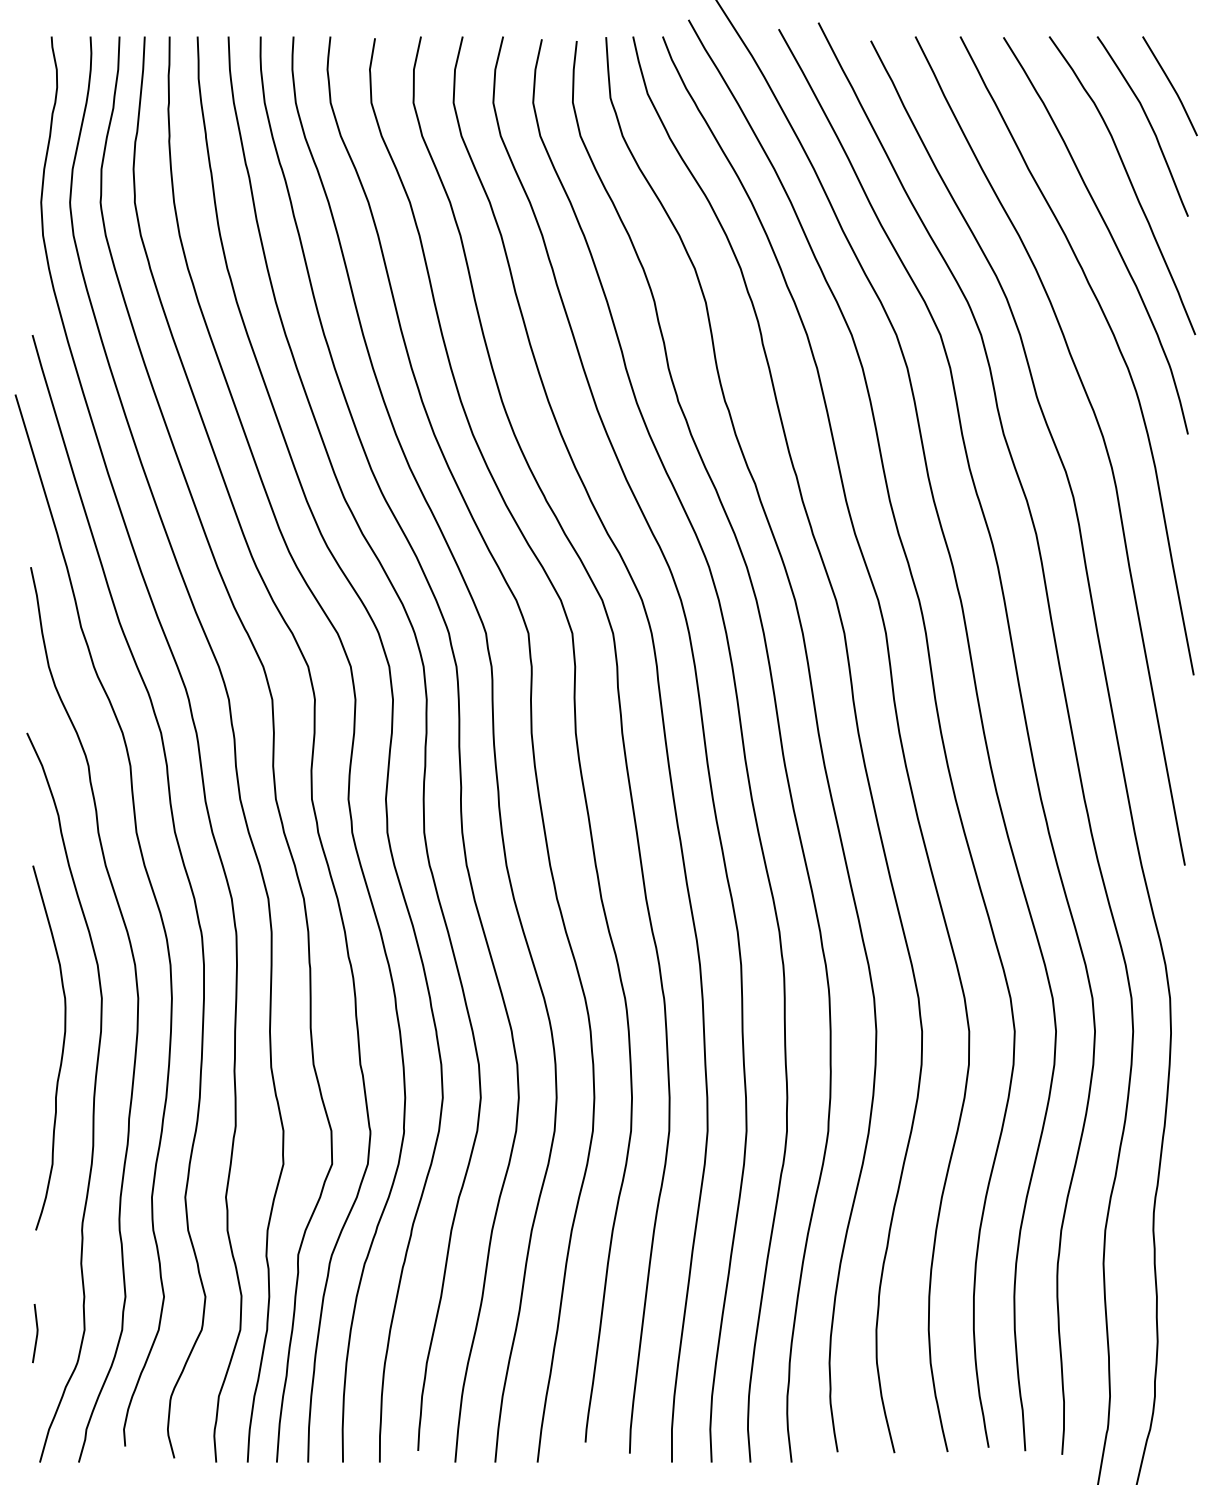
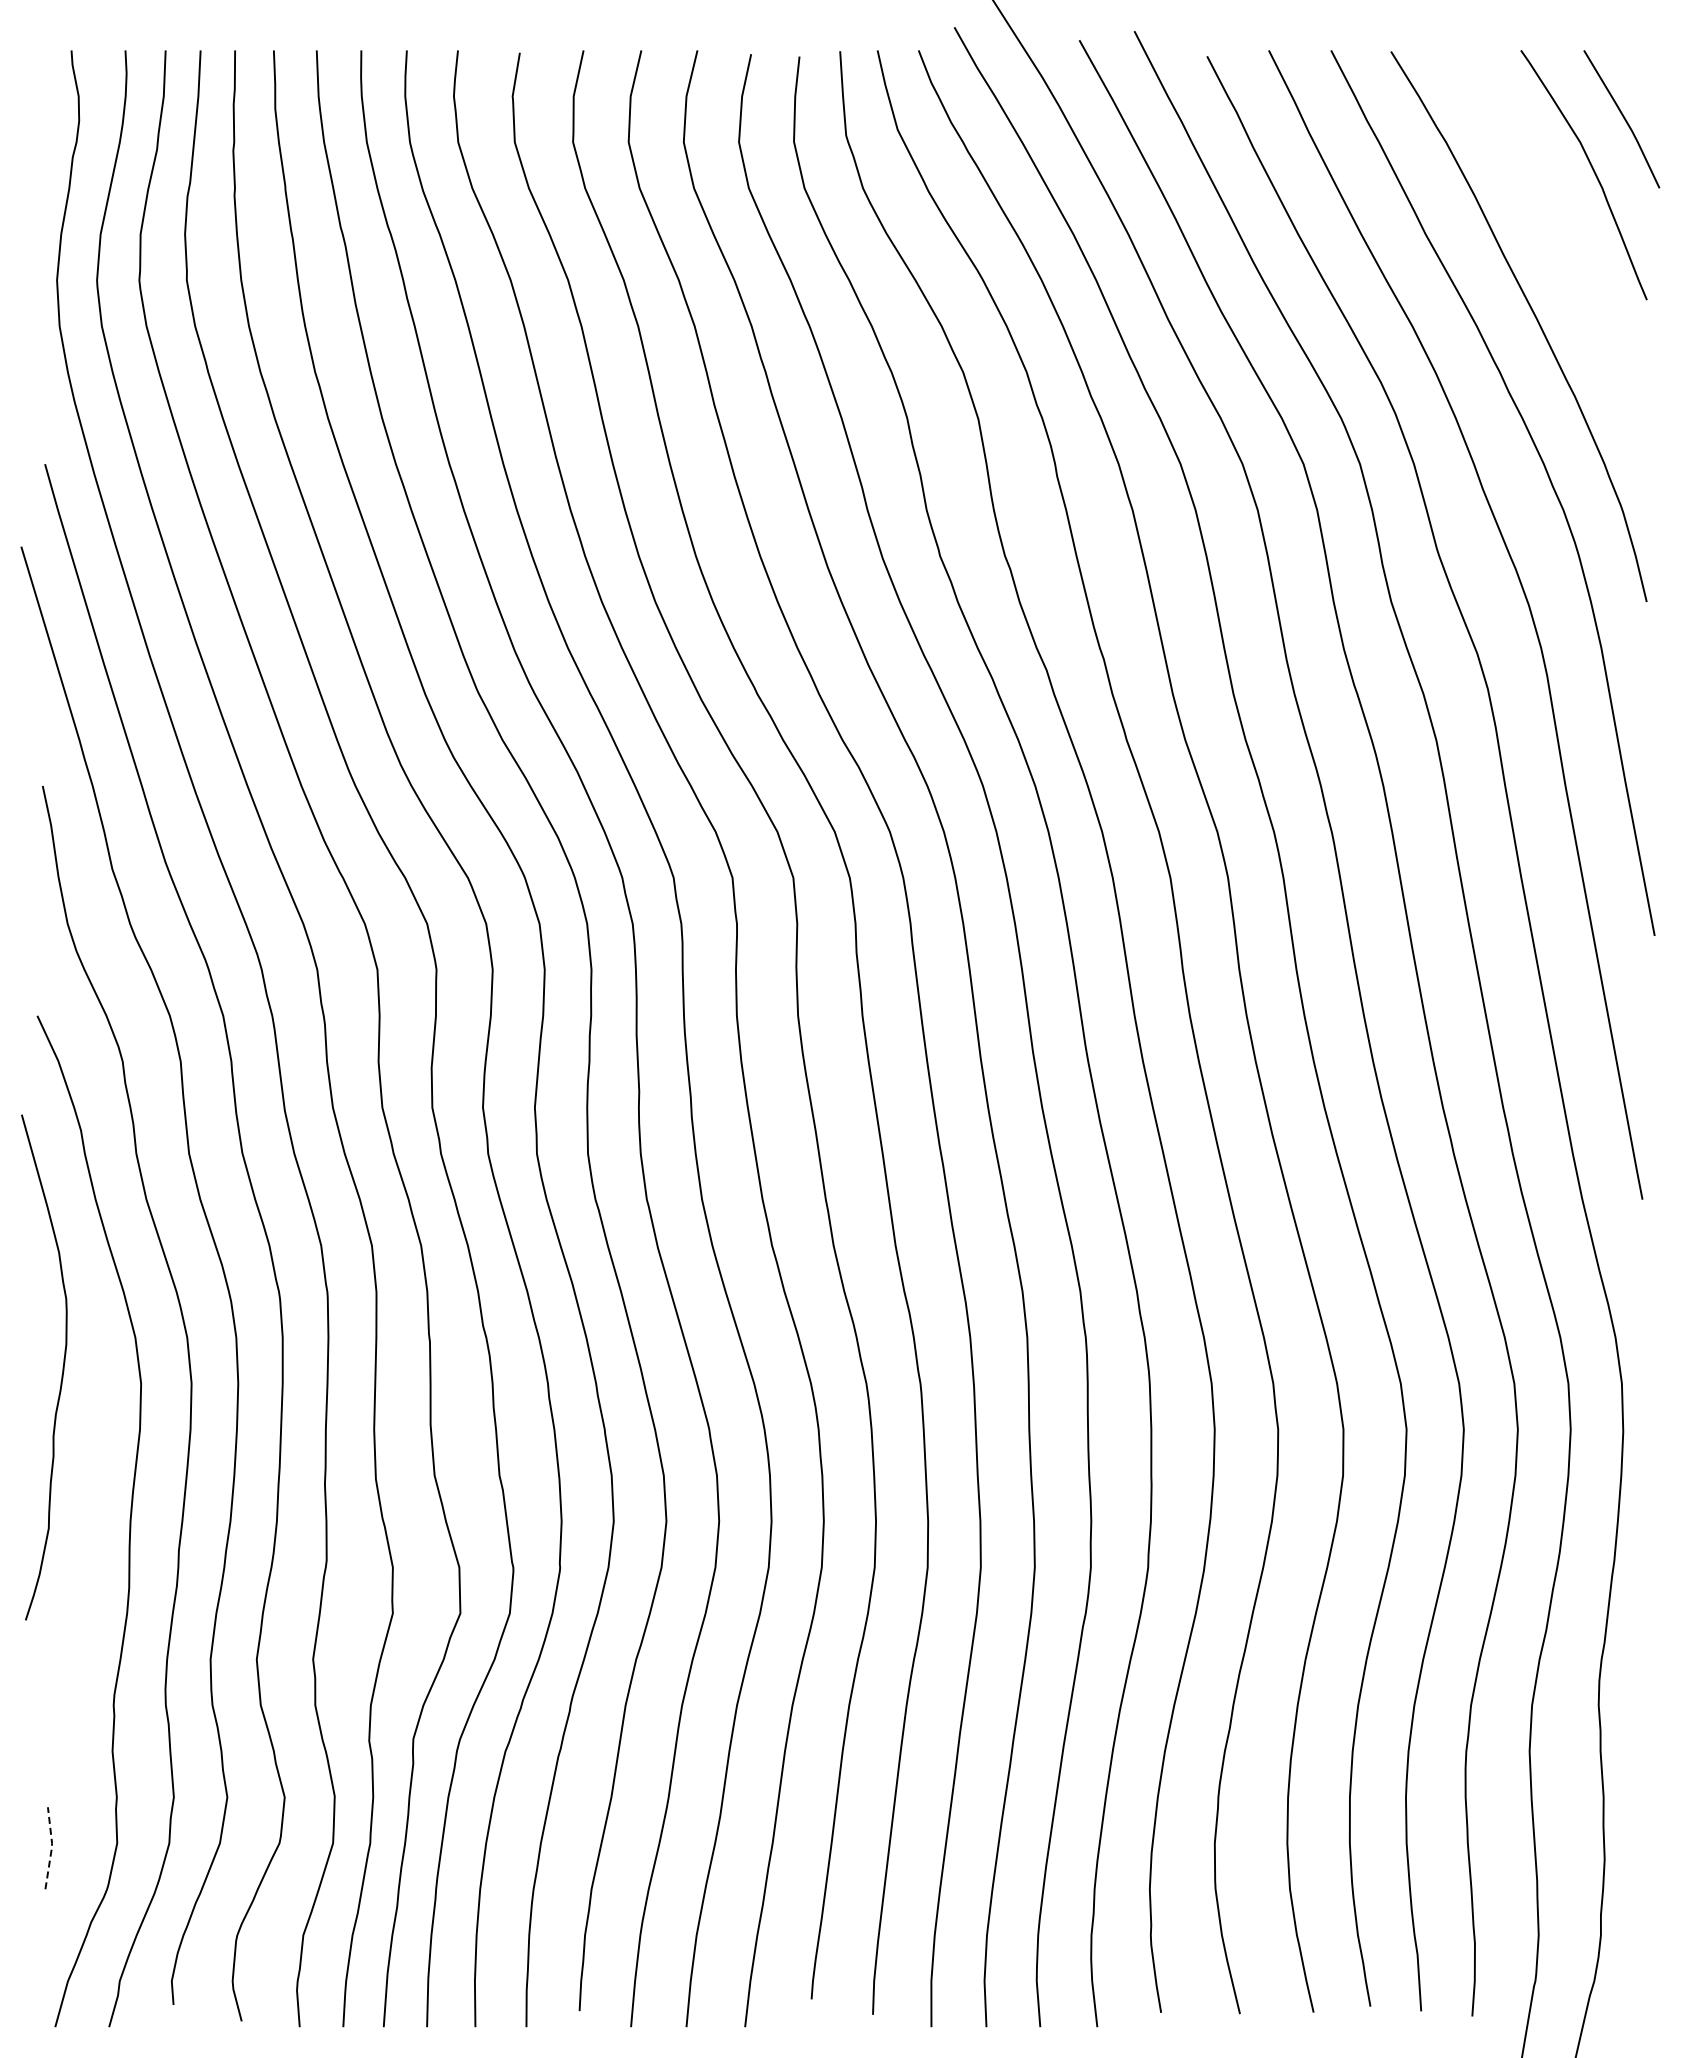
curve: (1130, 183) -> (1566, 253), removed
curve: (62, 1048) -> (62, 1367), moved
line: (37, 1332) -> (51, 1847), solid -> dashed

